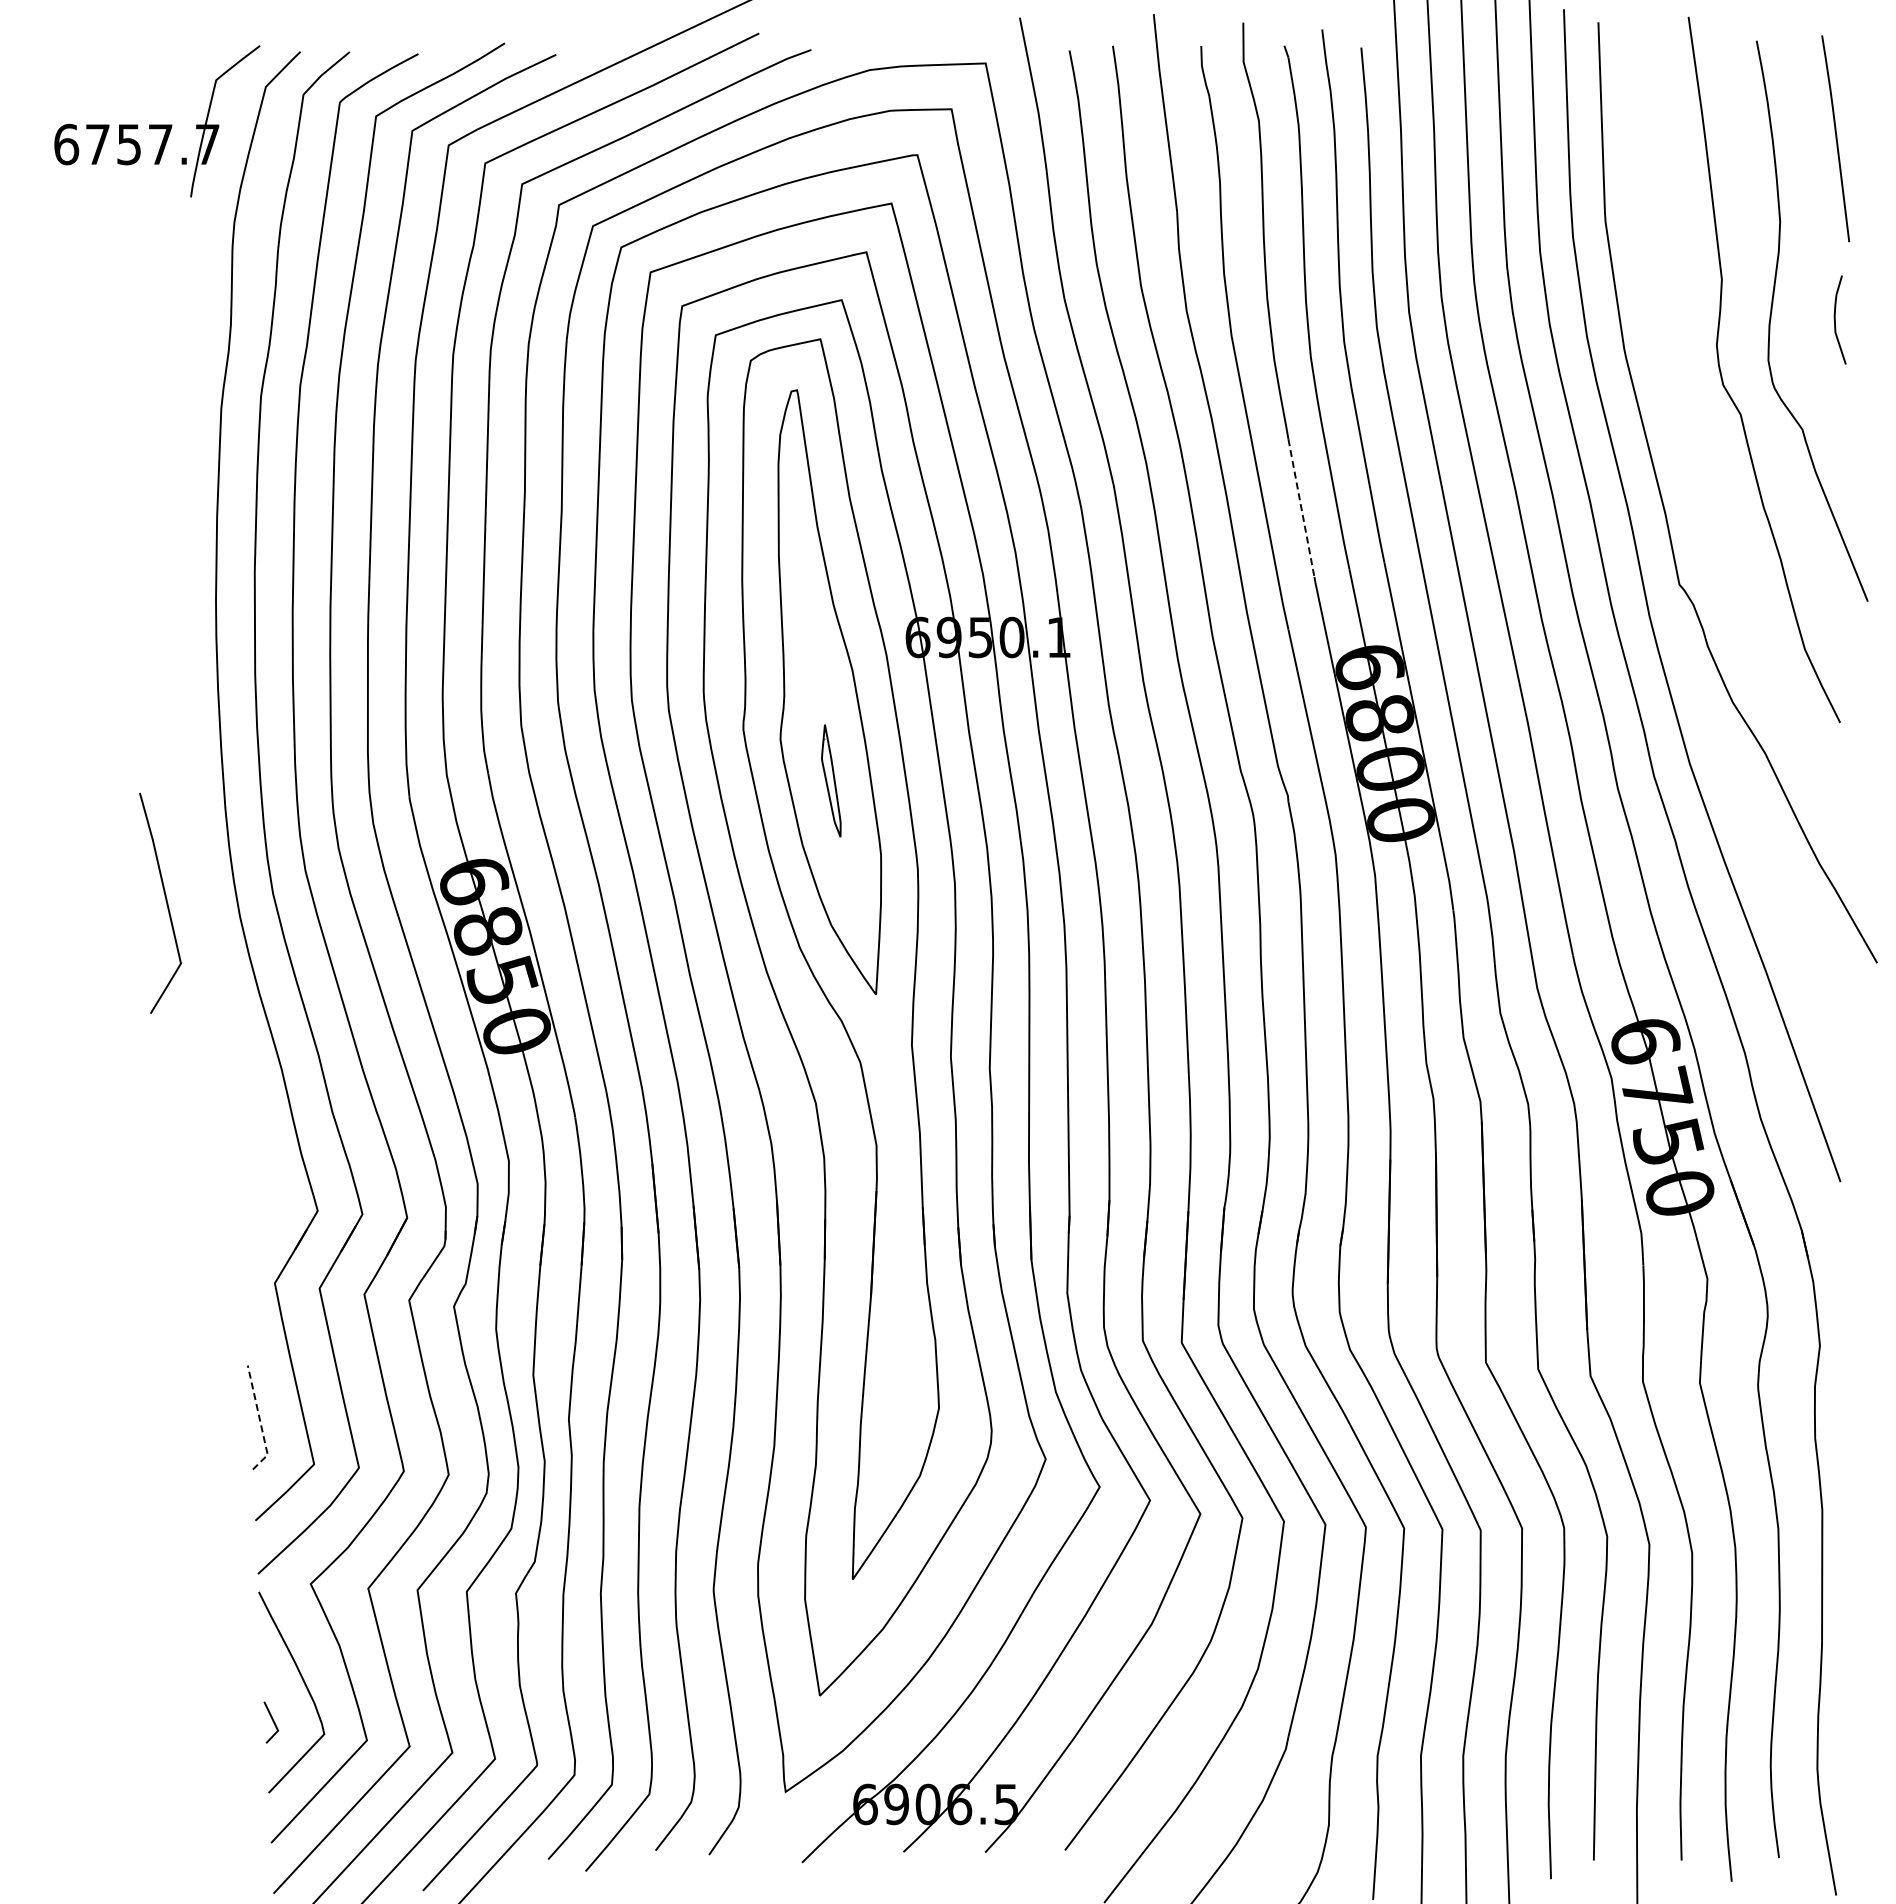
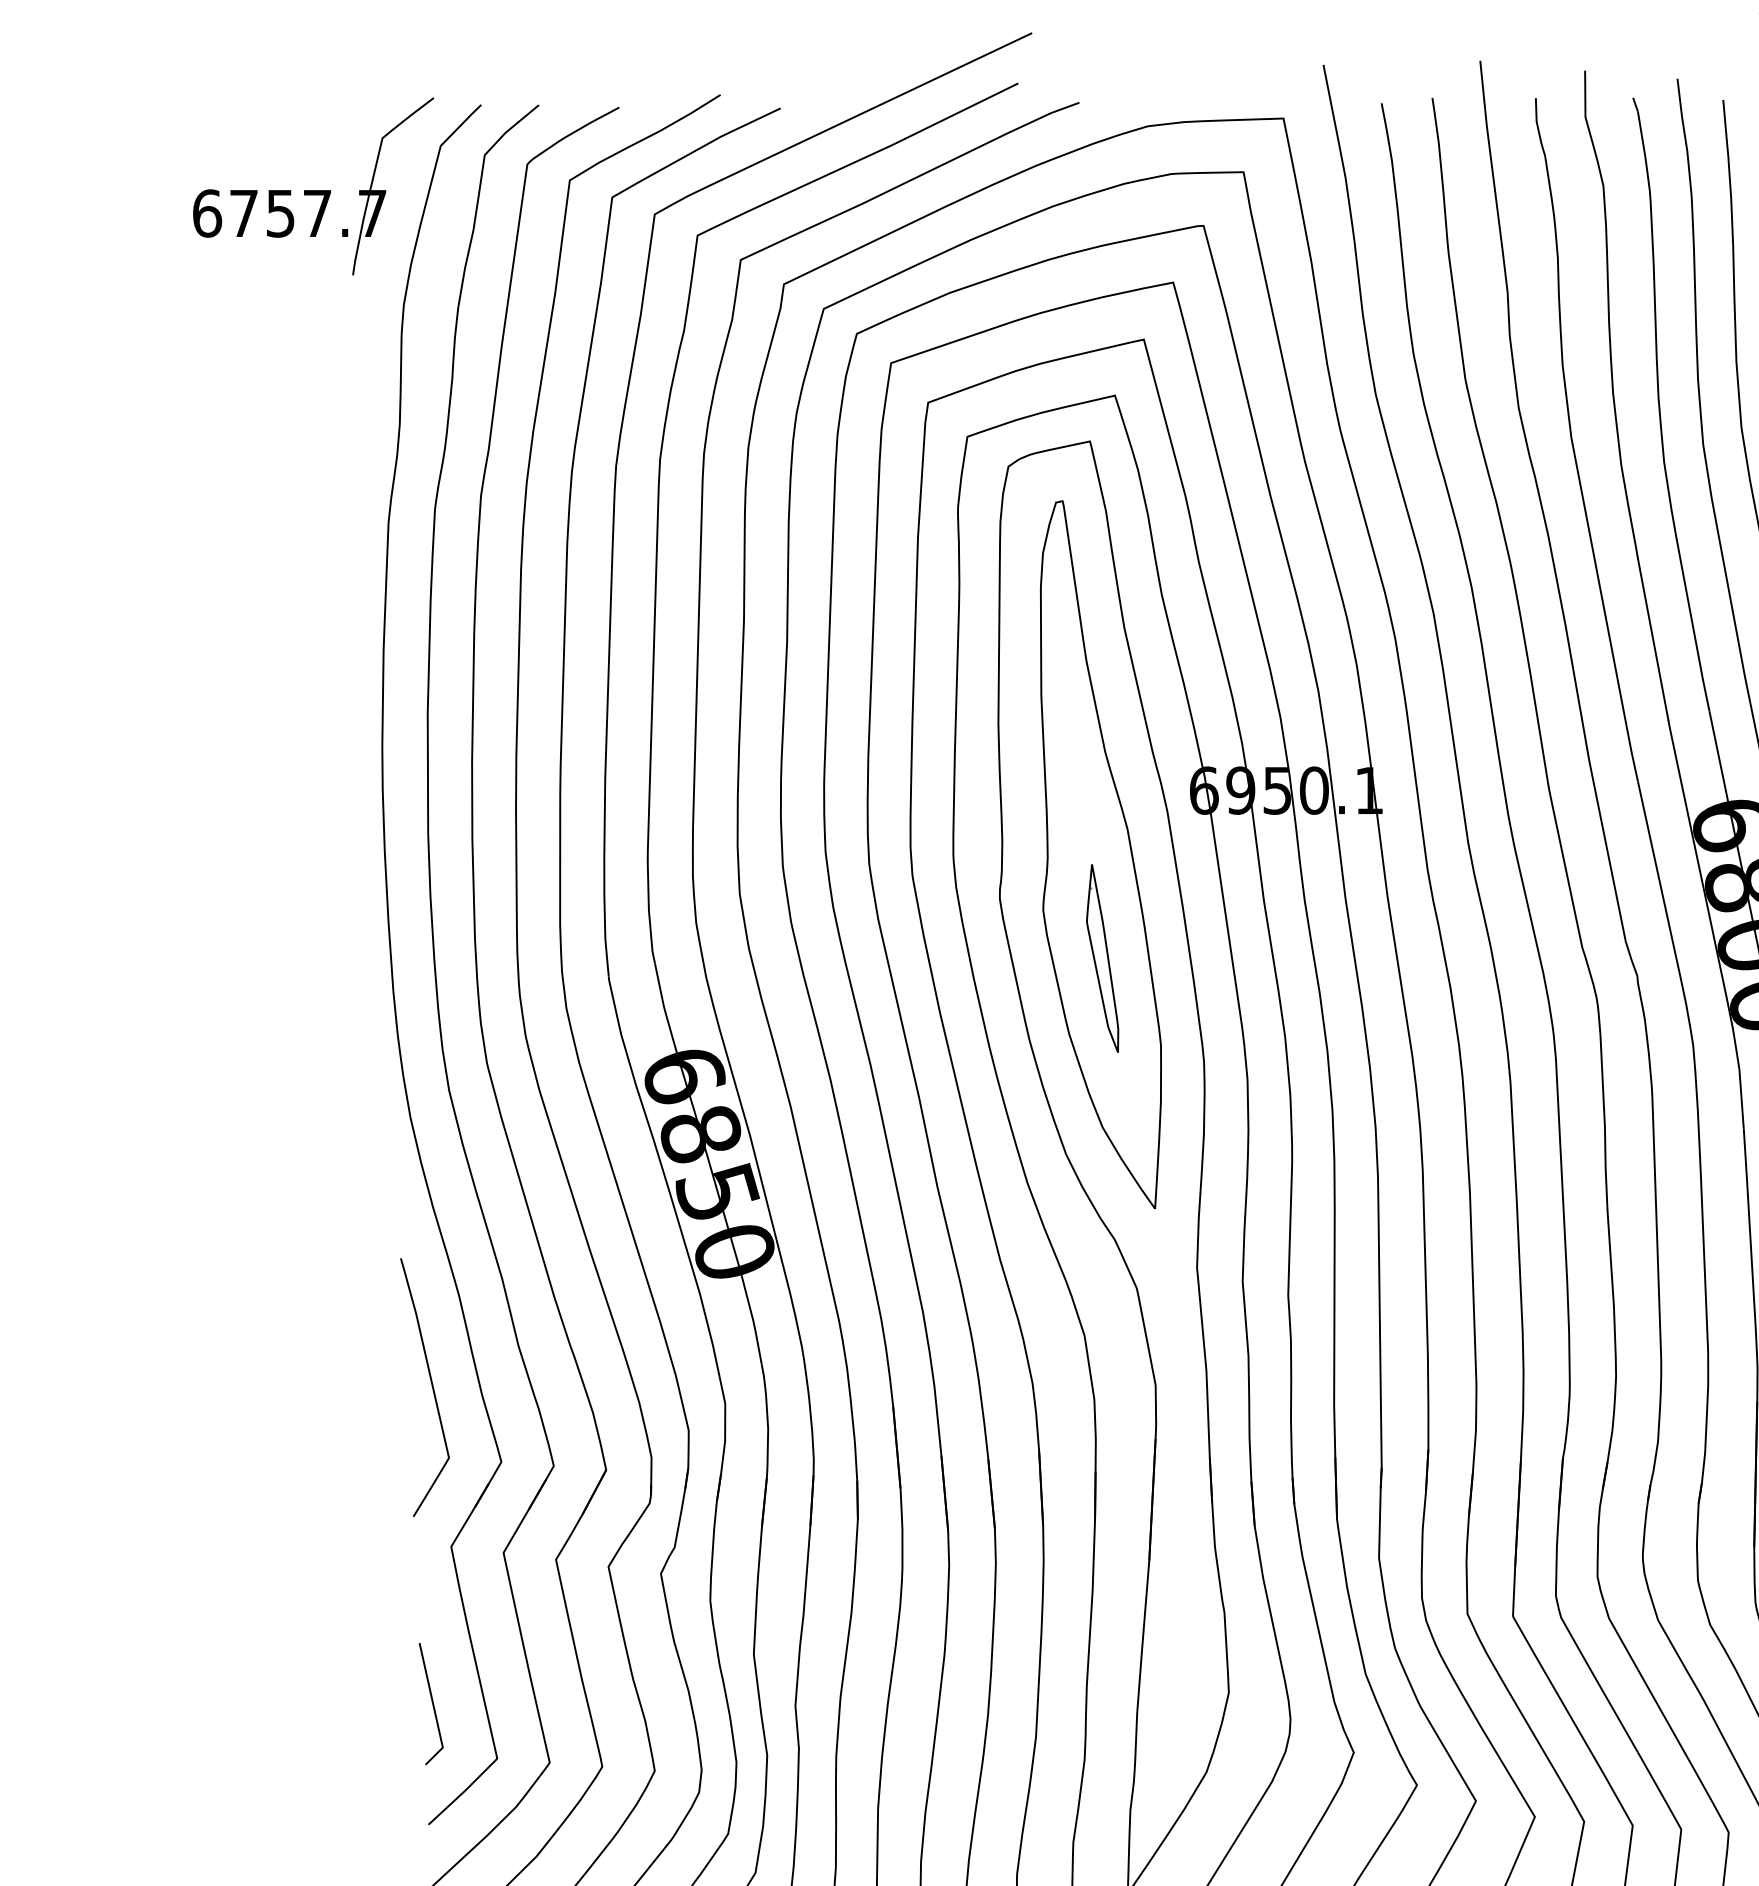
line: (1301, 508) -> (1653, 639), dashed -> solid
part: (831, 780) -> (1102, 958), size x1.43
curve: (165, 900) -> (430, 1384), moved
line: (260, 1420) -> (434, 1707), dashed -> solid

